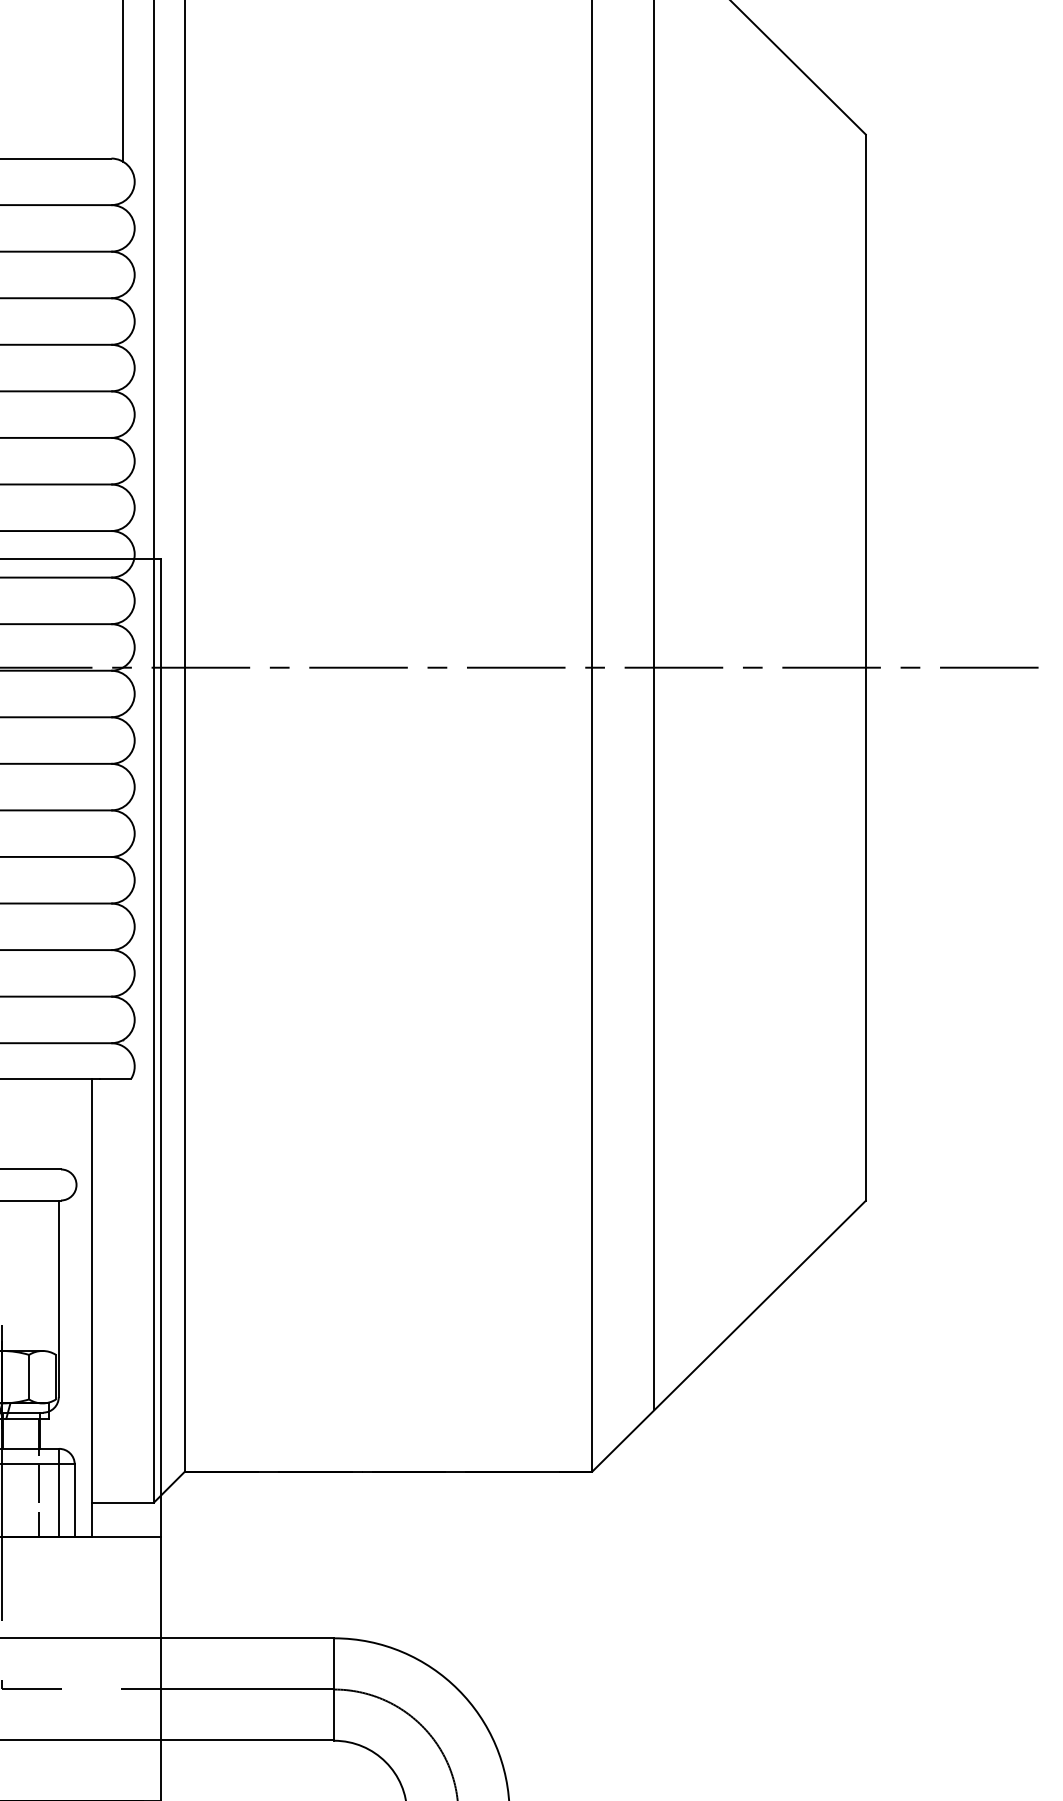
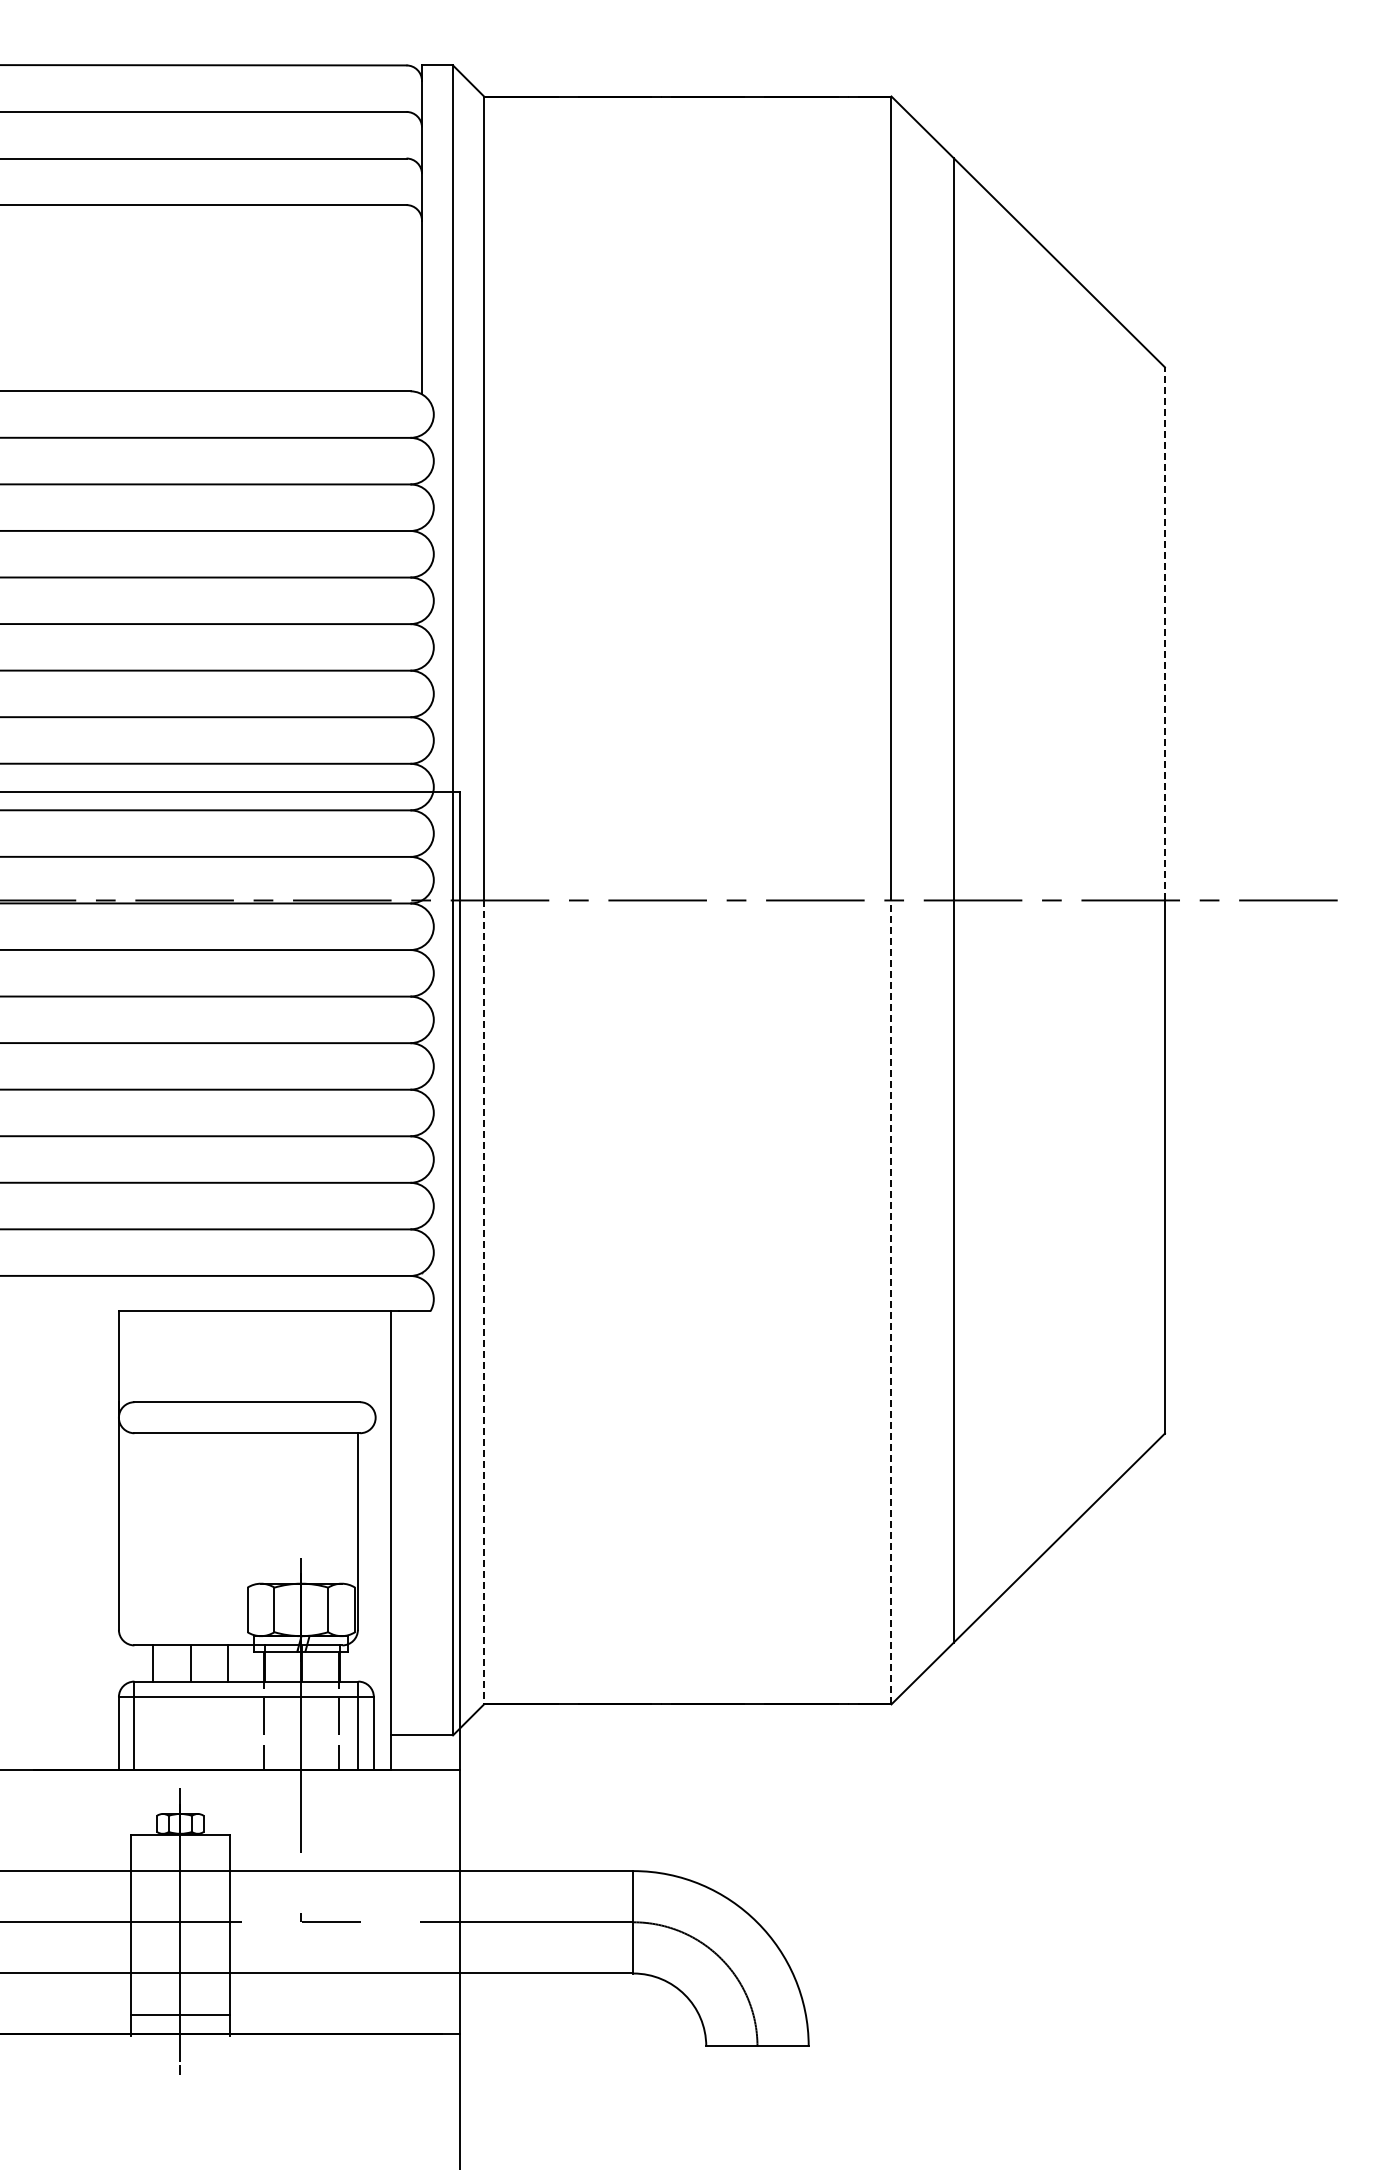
line: (865, 400) -> (1164, 633), solid -> dashed
line: (185, 1069) -> (484, 1302), solid -> dashed
line: (592, 1069) -> (891, 1302), solid -> dashed

